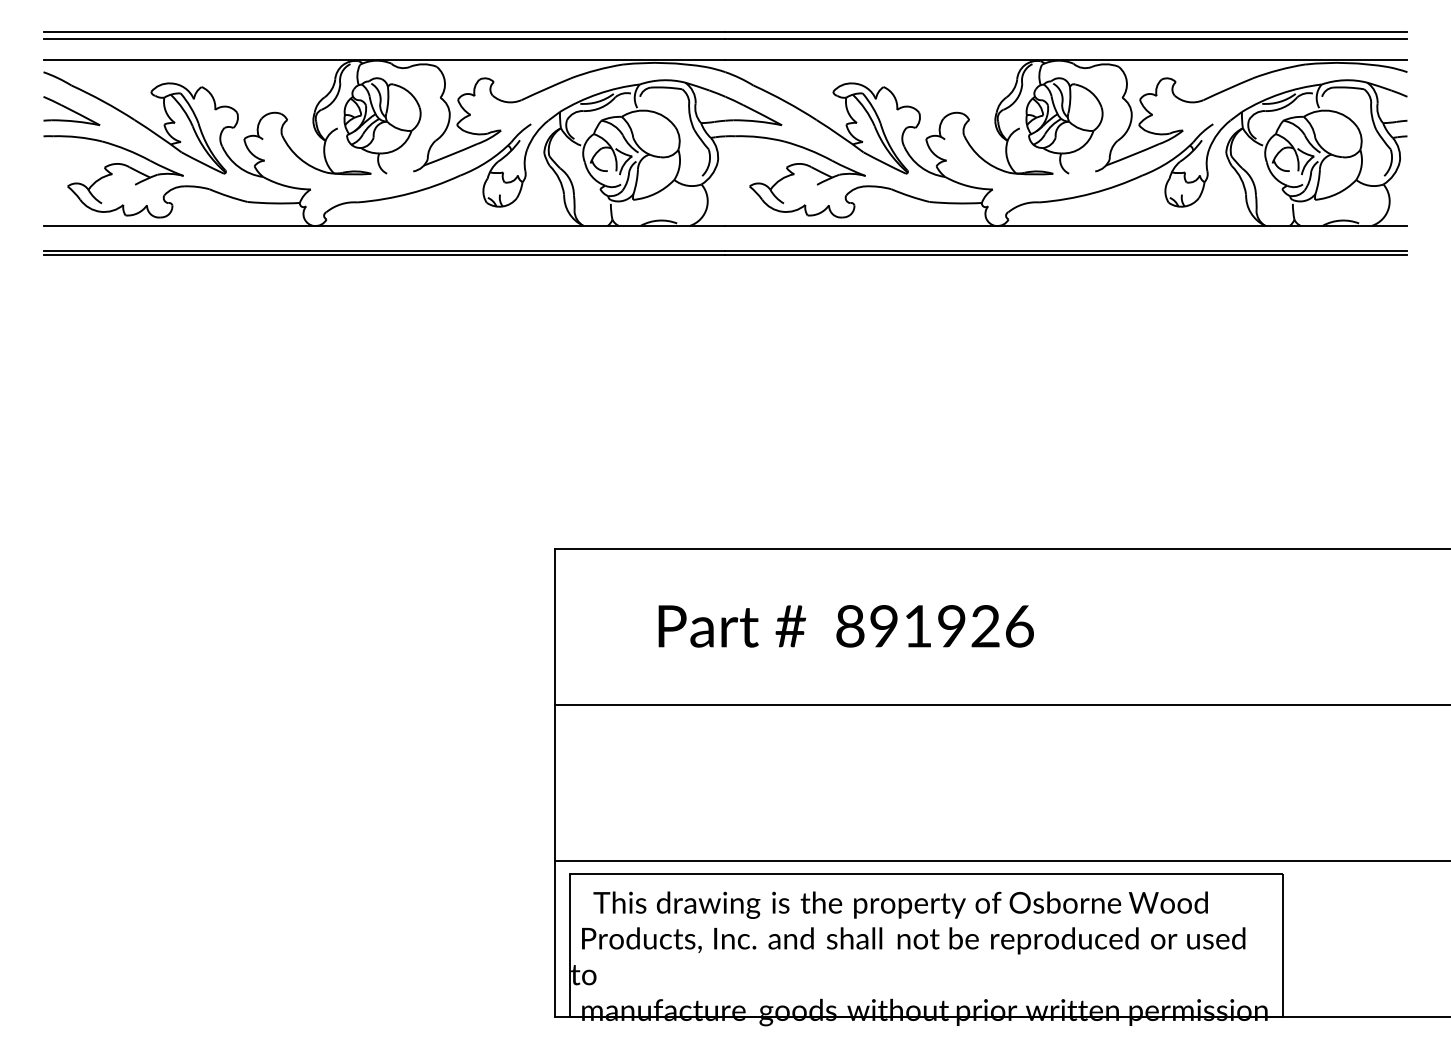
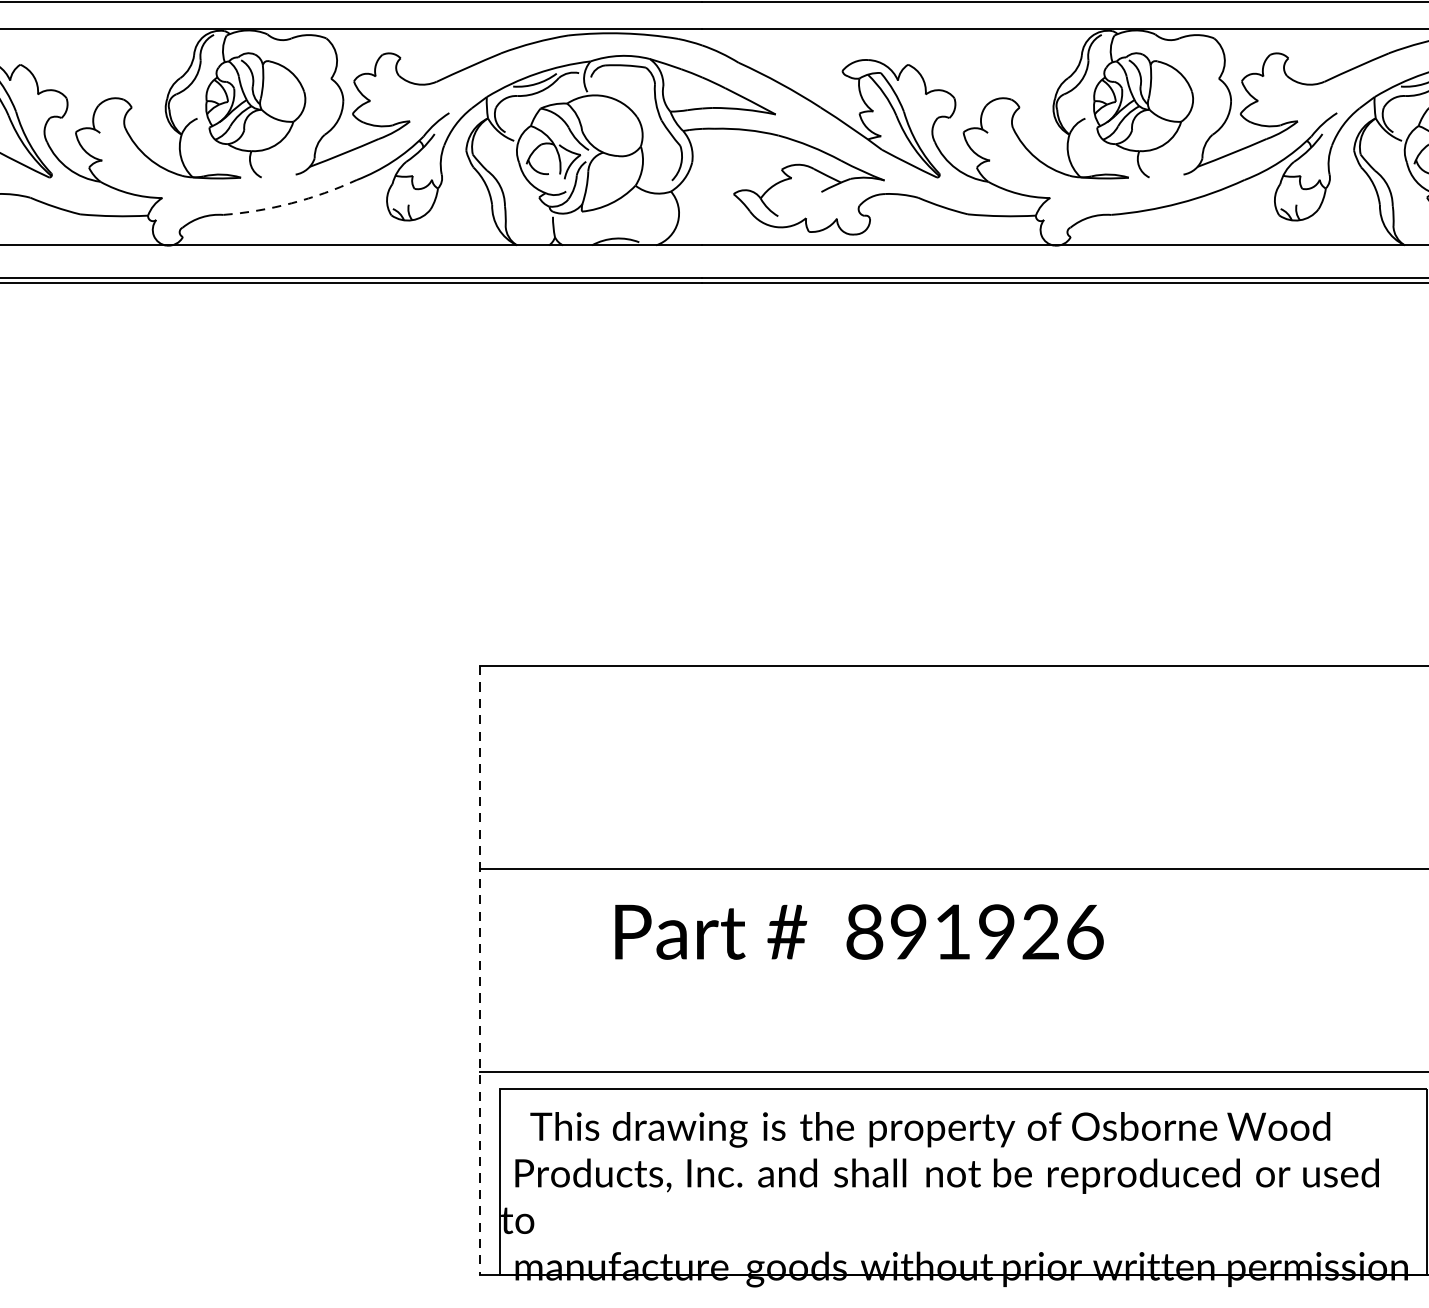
arc: (410, 193) -> (292, 203), solid -> dashed
text: (845, 626) -> (858, 932), moved
line: (555, 783) -> (480, 971), solid -> dashed

